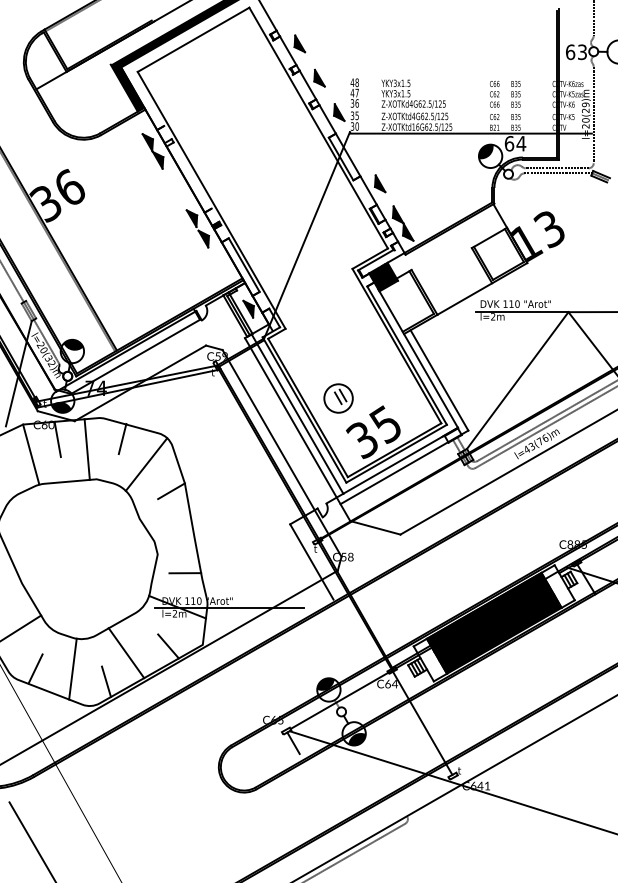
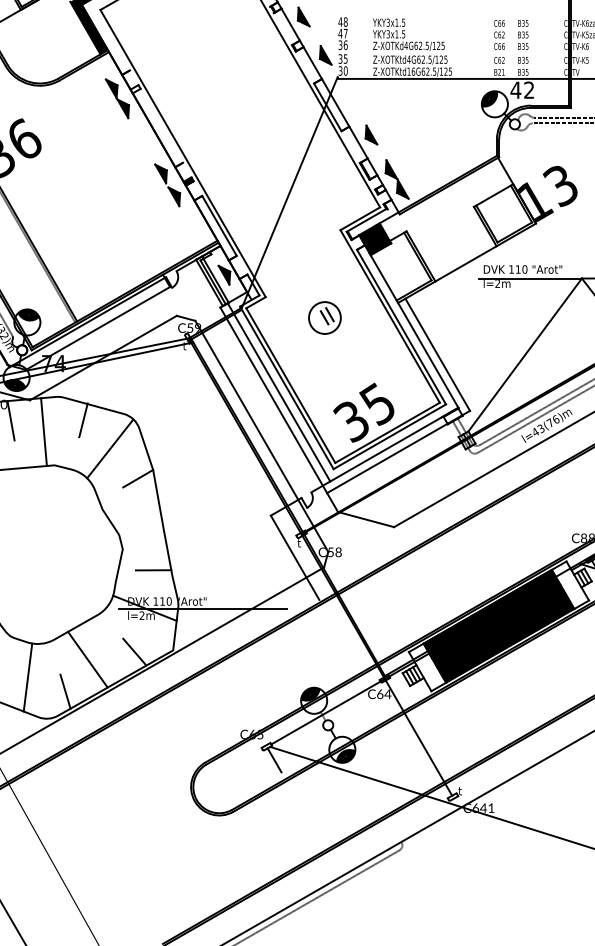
text: (515, 143) -> (522, 89), 64 -> 42
part: (338, 398) -> (324, 318), moved

